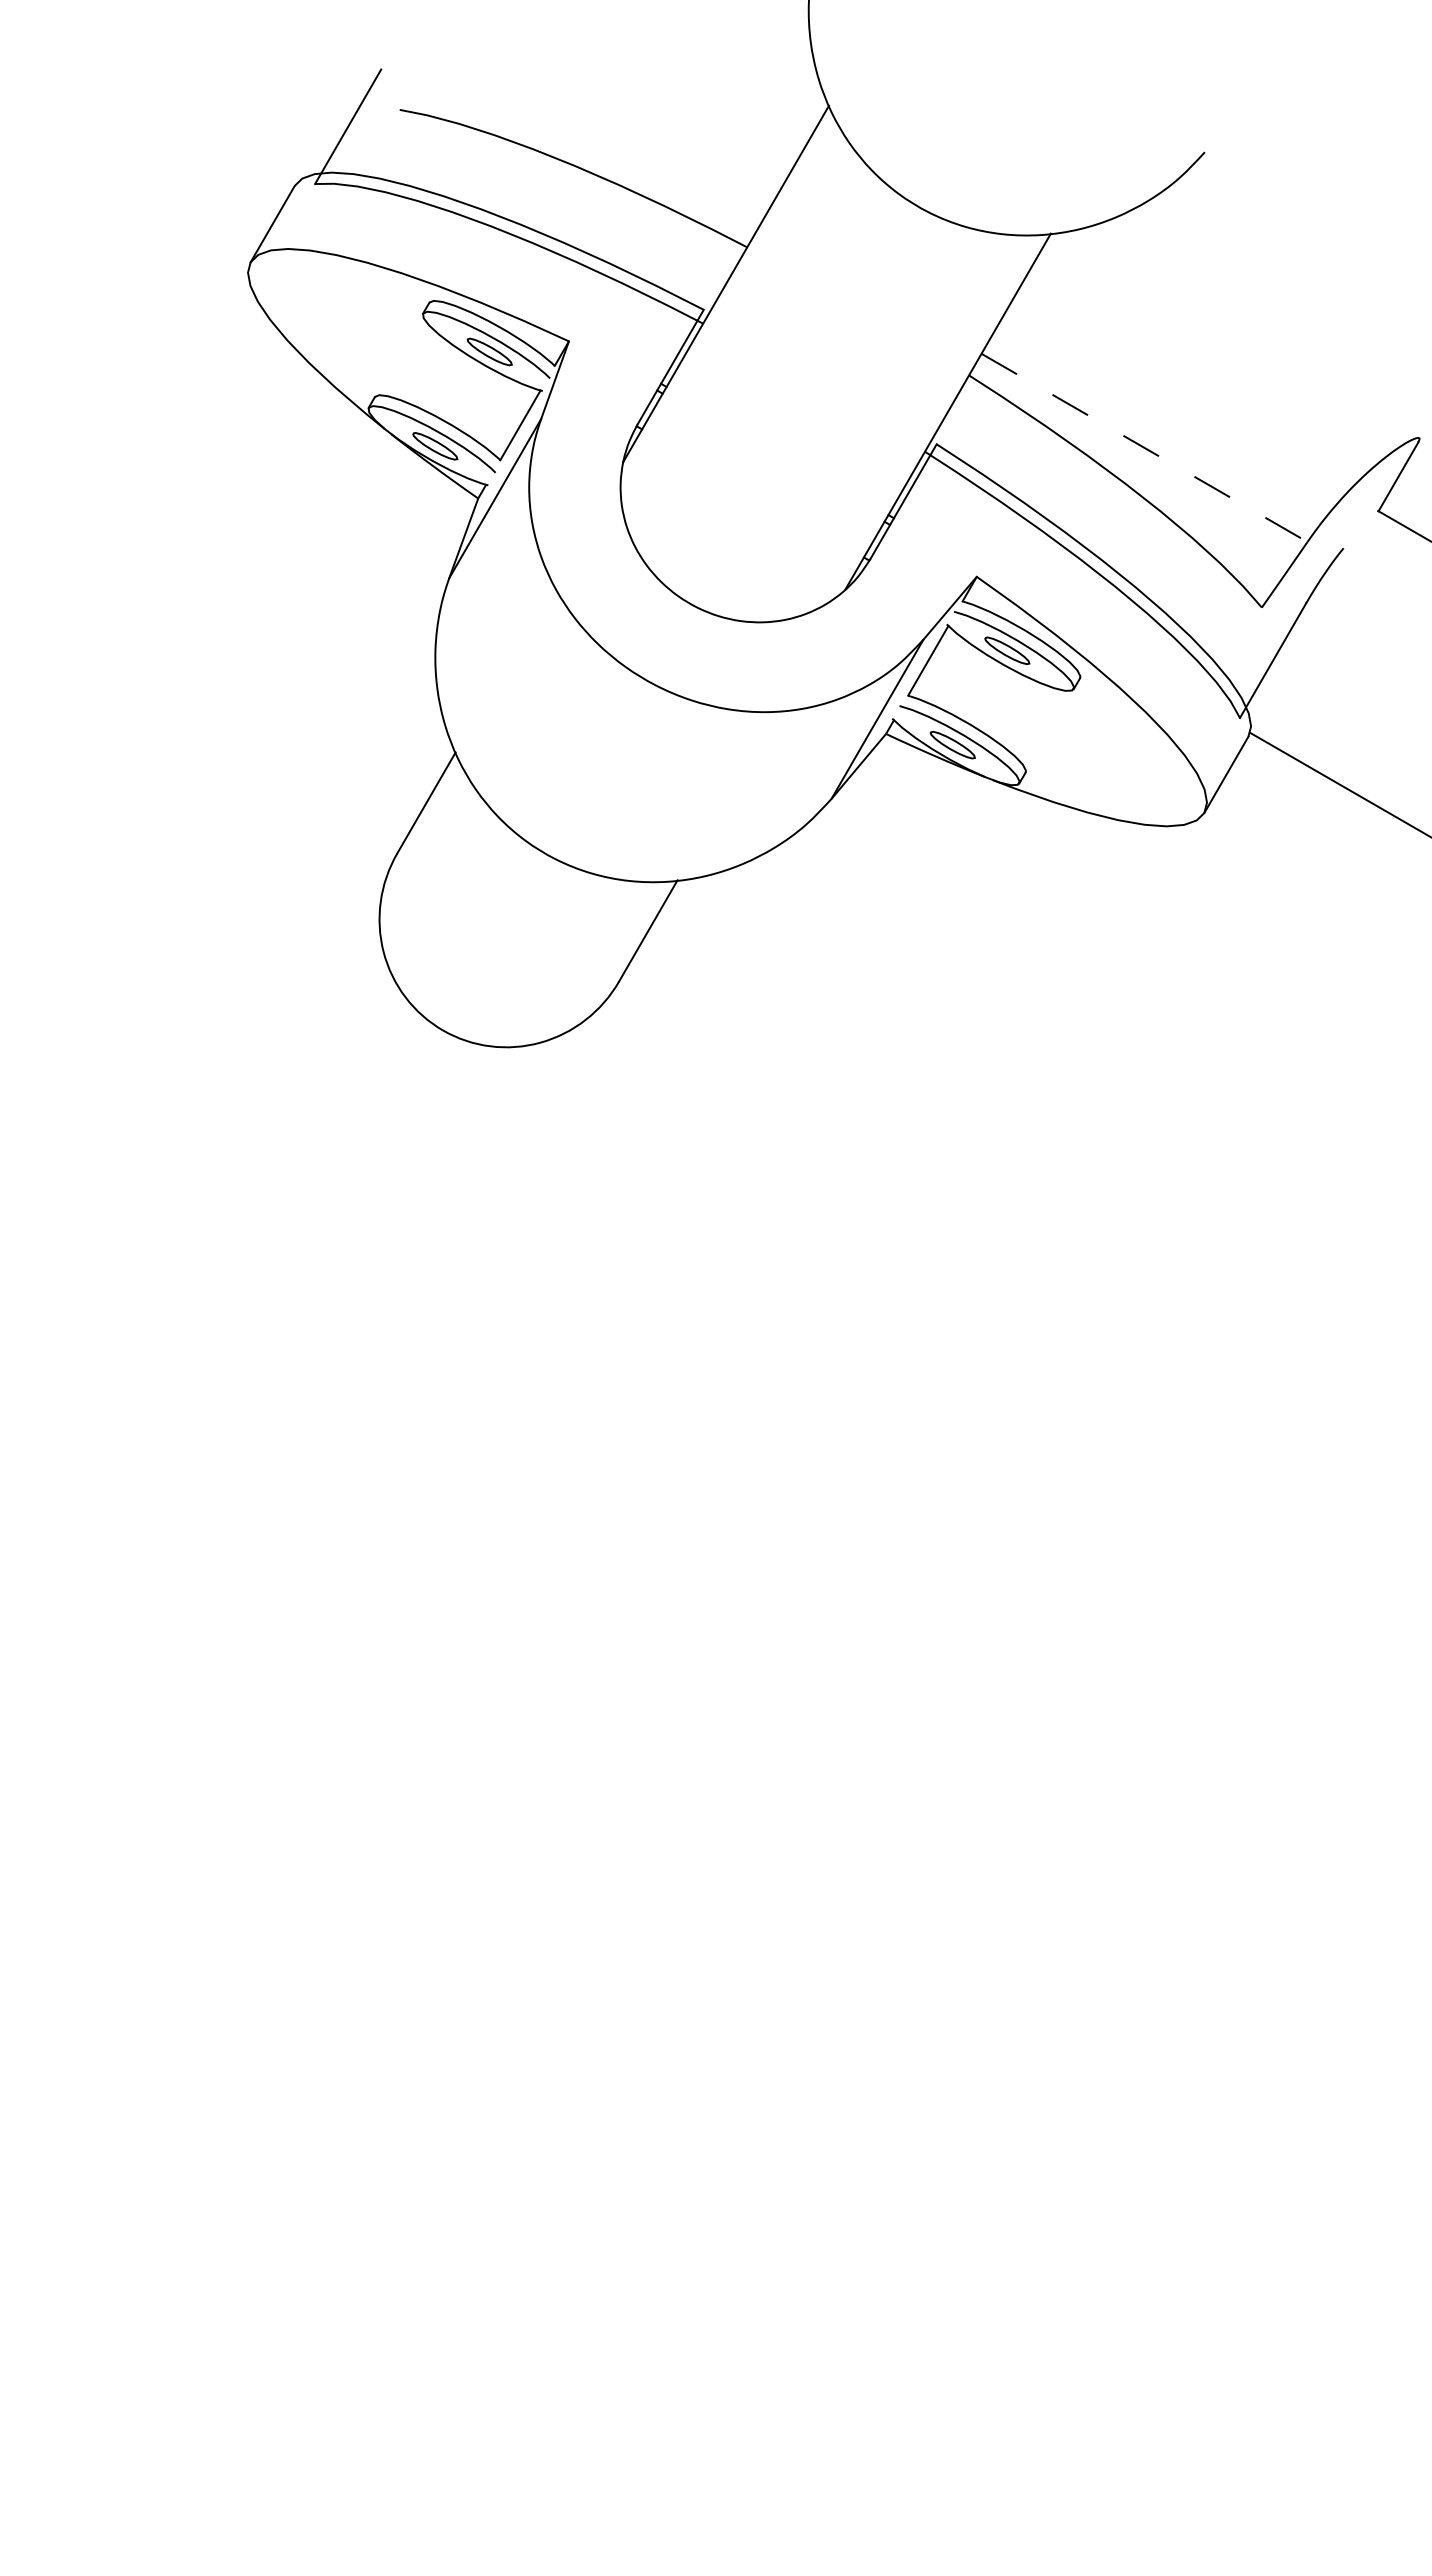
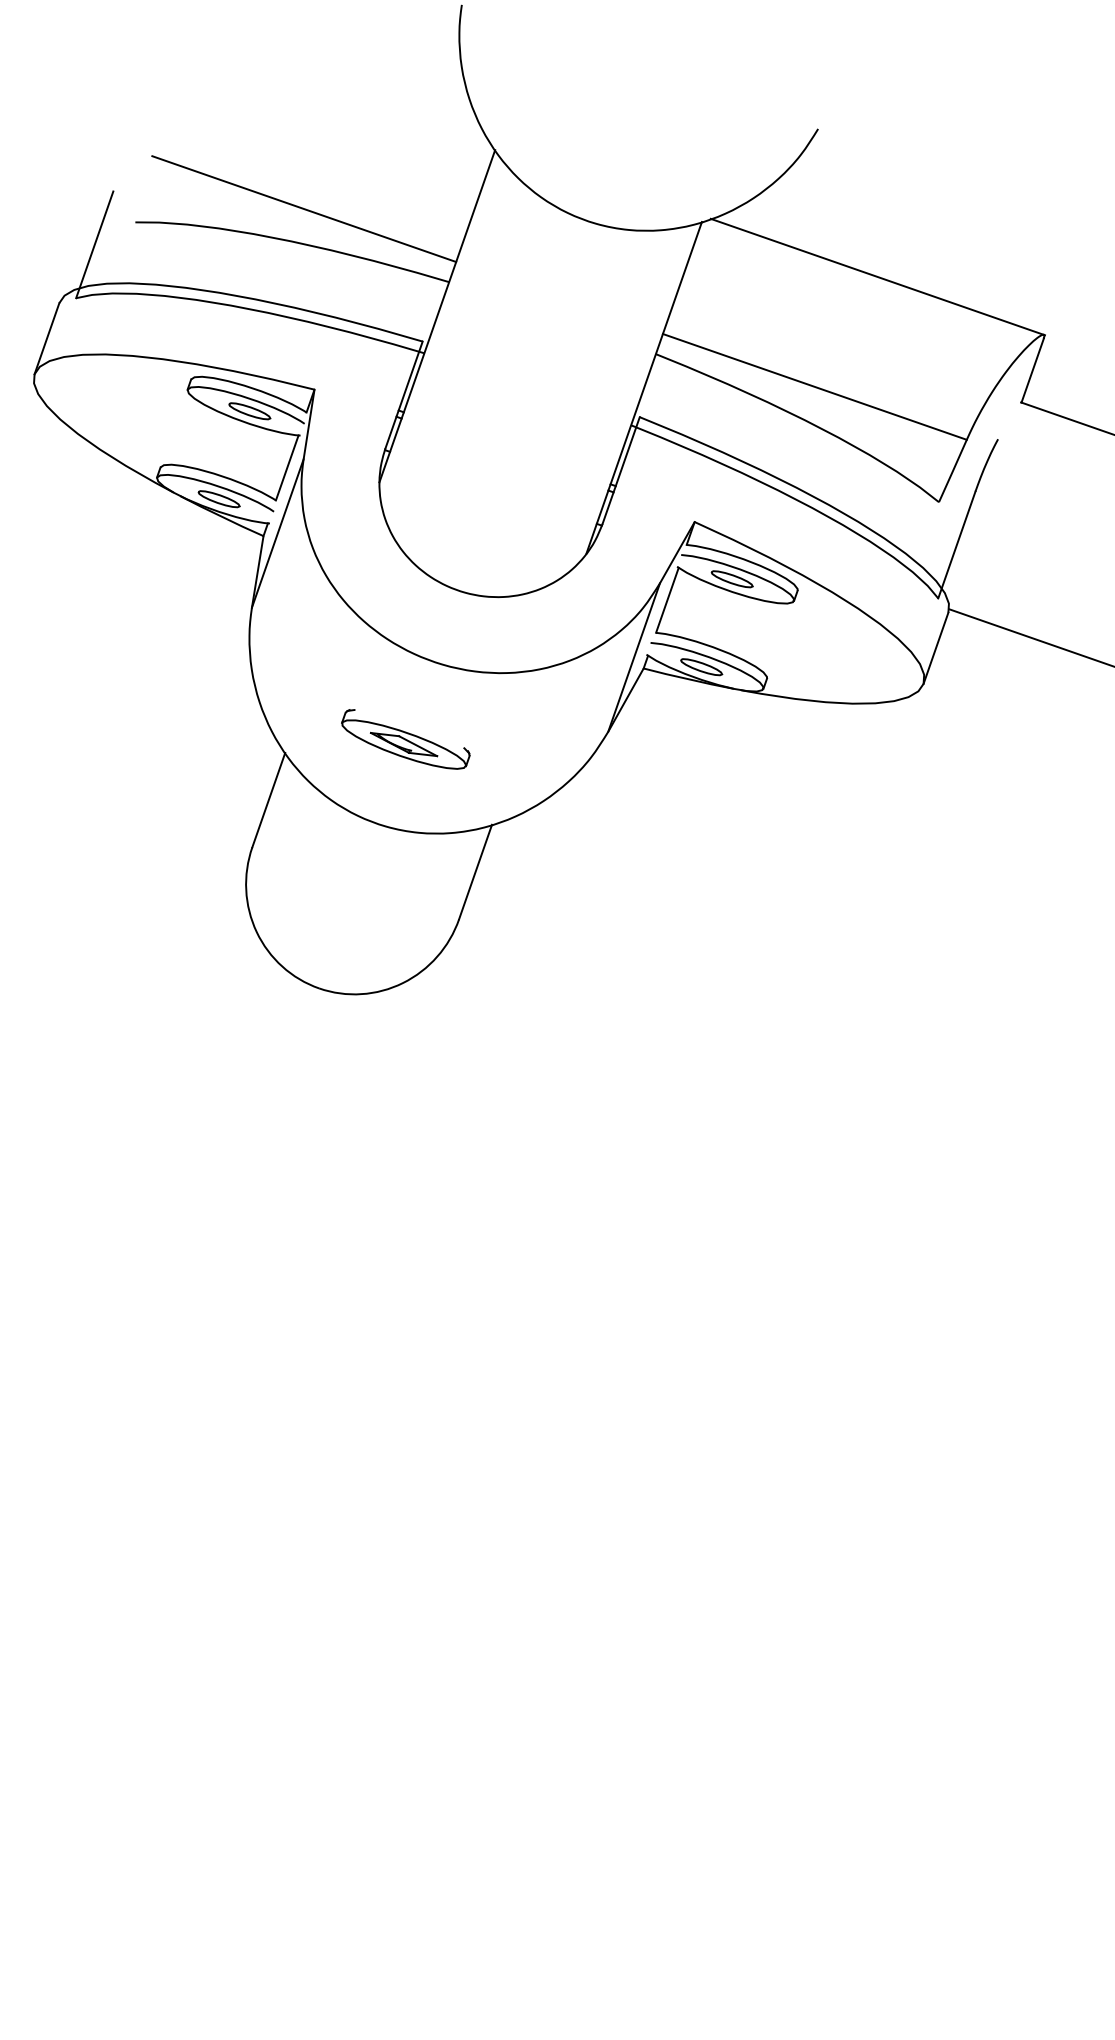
line: (596, 131) -> (304, 209), added
line: (1240, 334) -> (877, 276), added
line: (1144, 448) -> (814, 387), dashed -> solid
part: (596, 762) -> (405, 738), added

